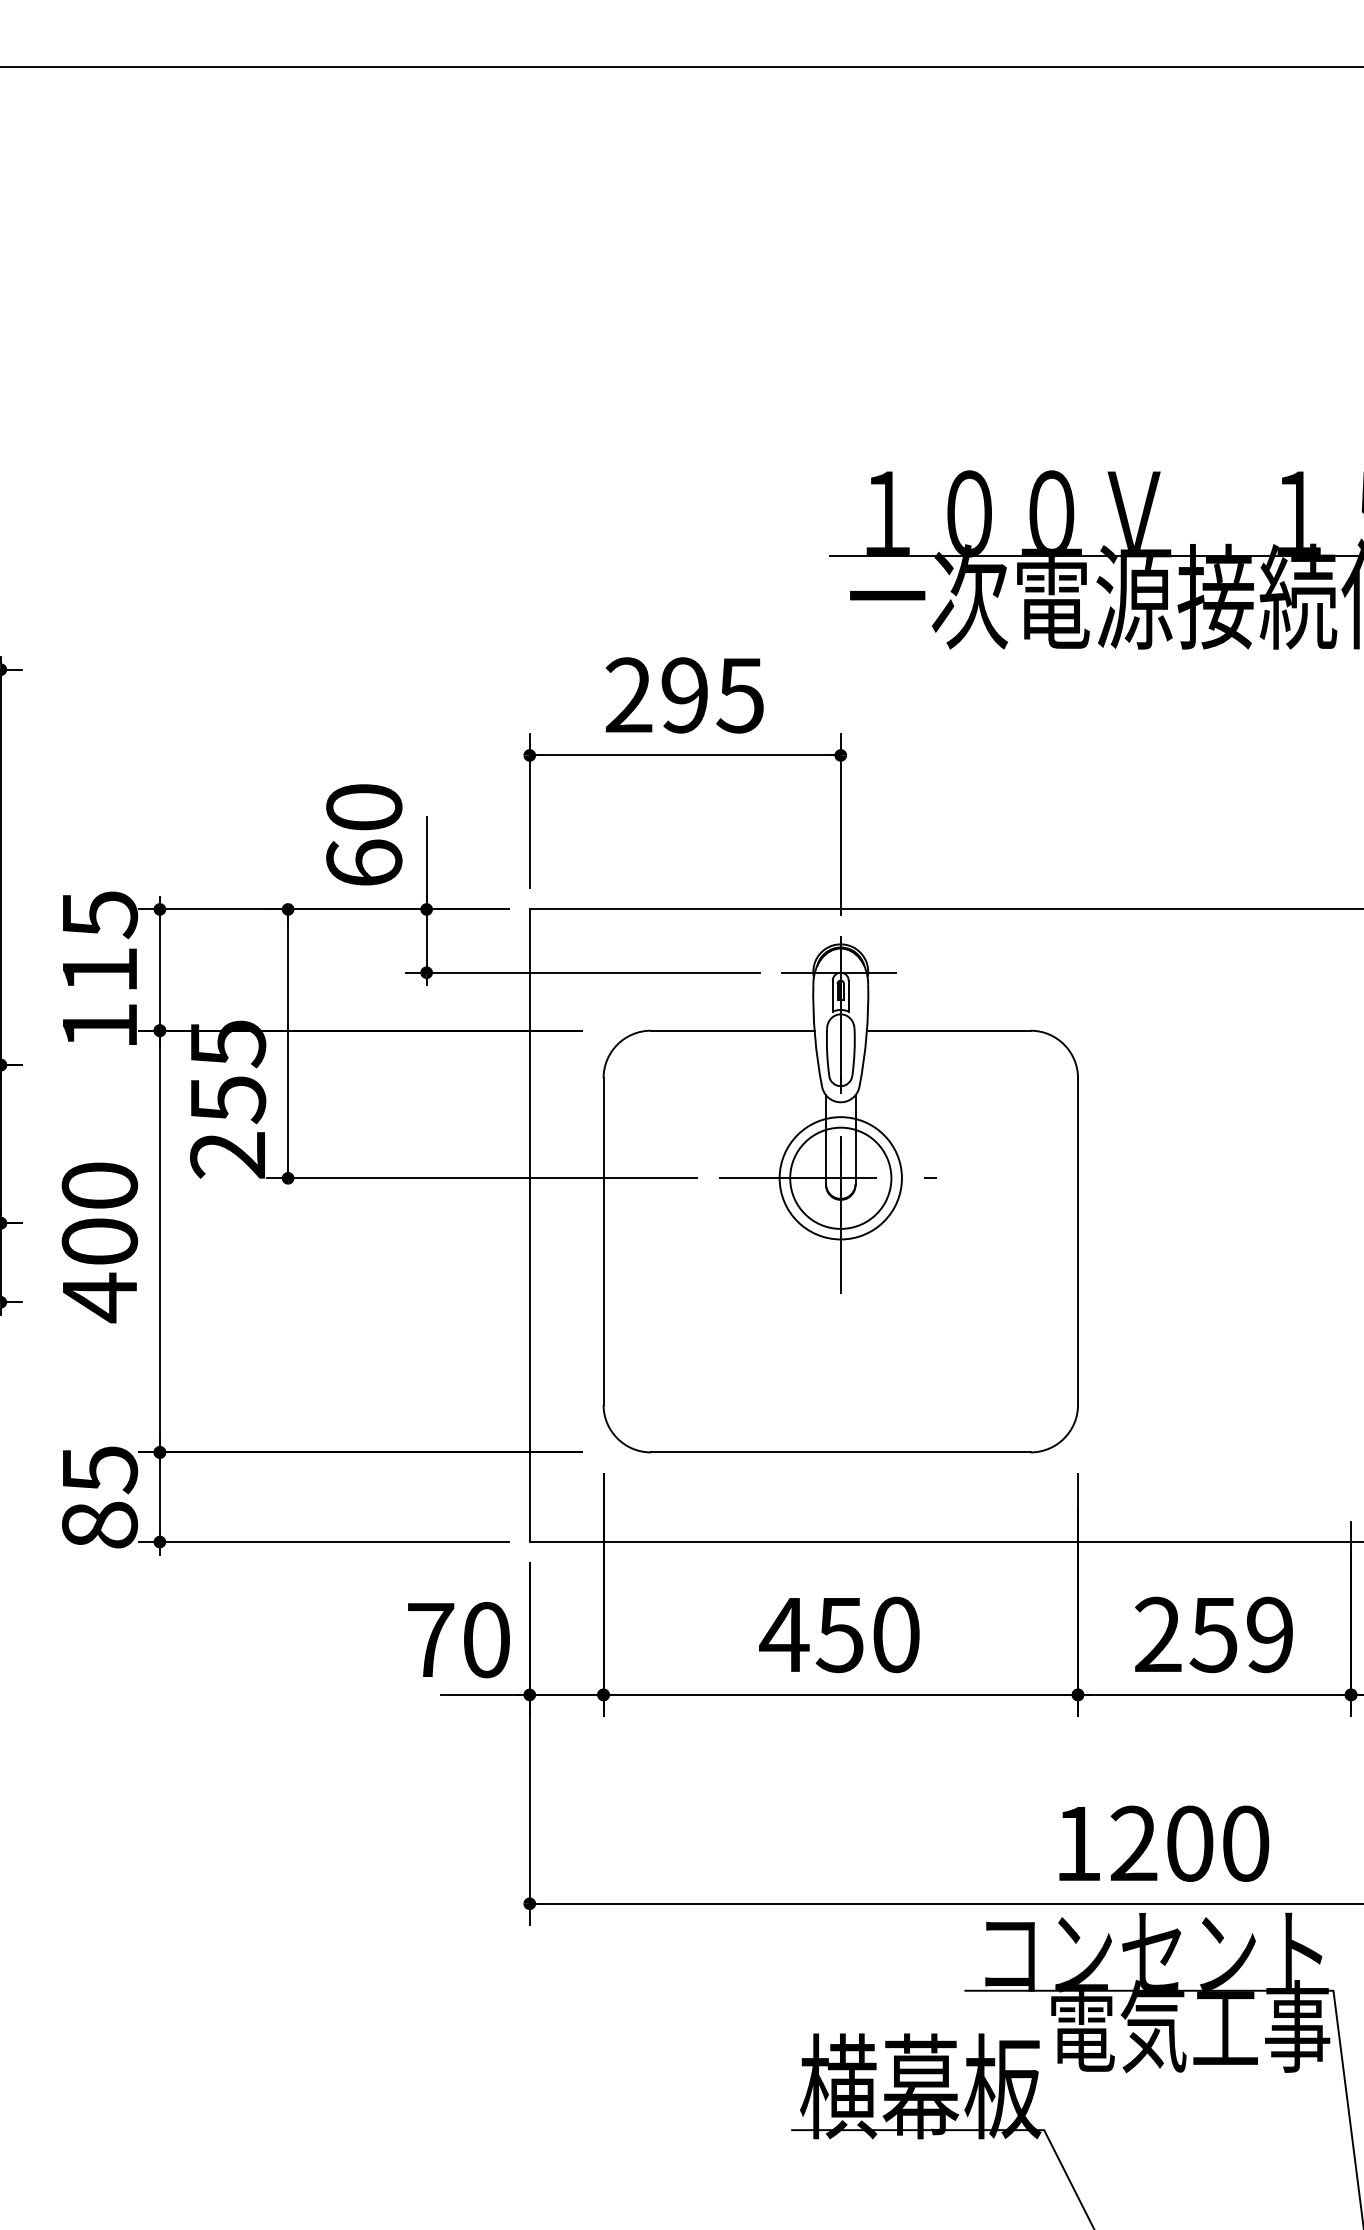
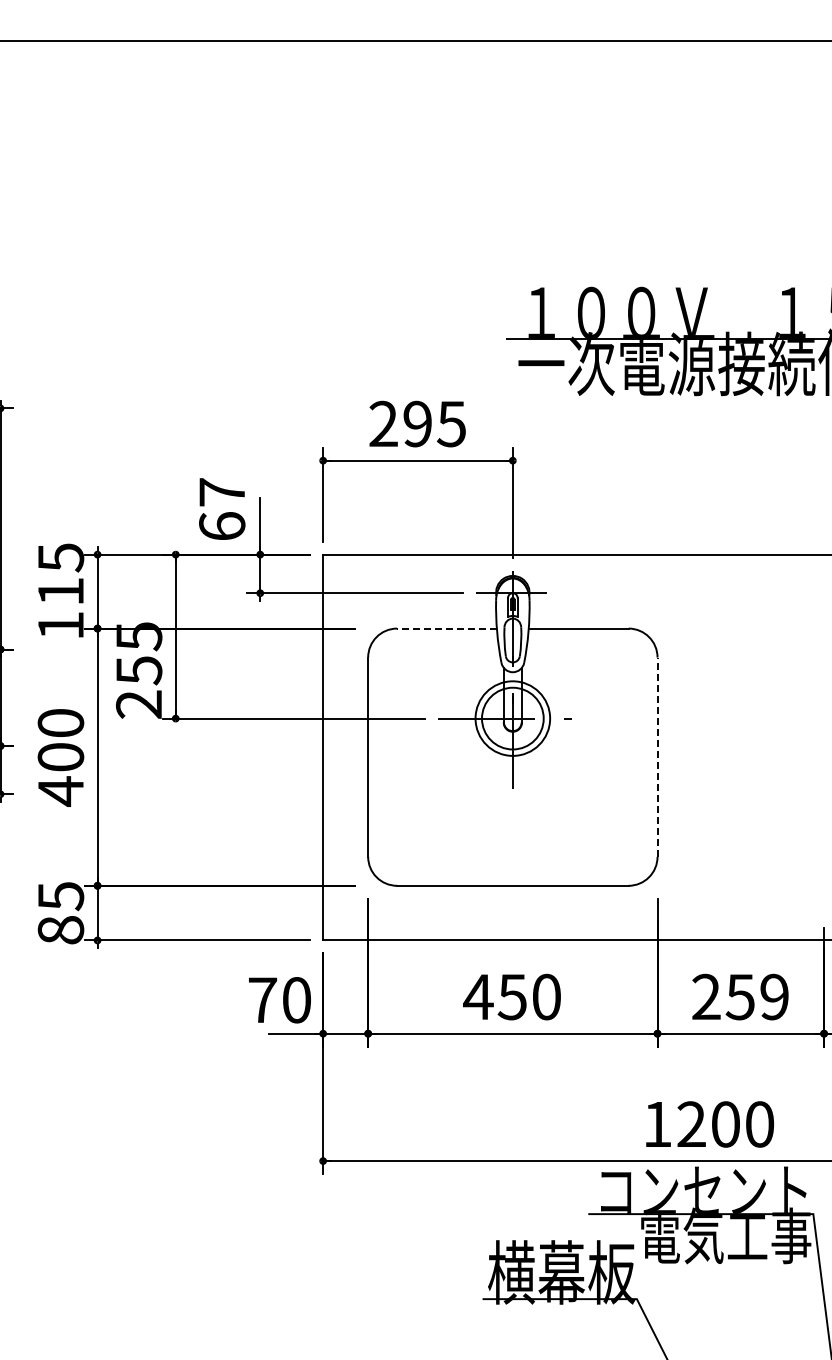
text: (364, 807) -> (222, 492), 60 -> 67
line: (733, 1030) -> (447, 628), solid -> dashed
line: (1077, 1242) -> (657, 757), solid -> dashed

